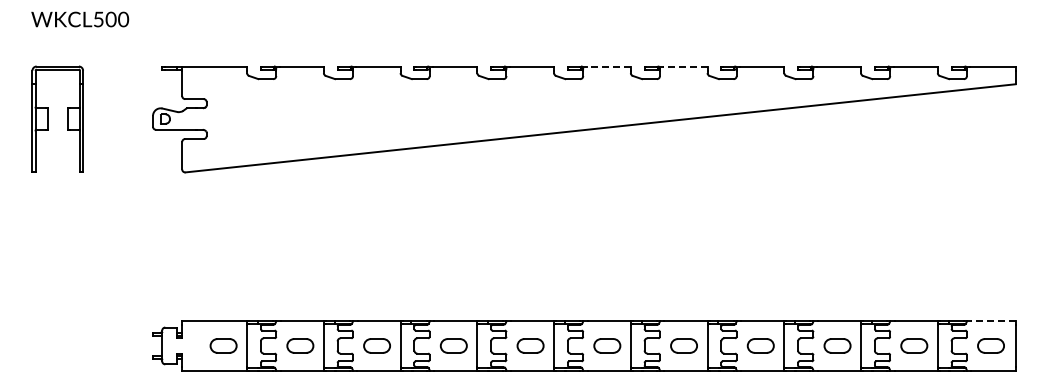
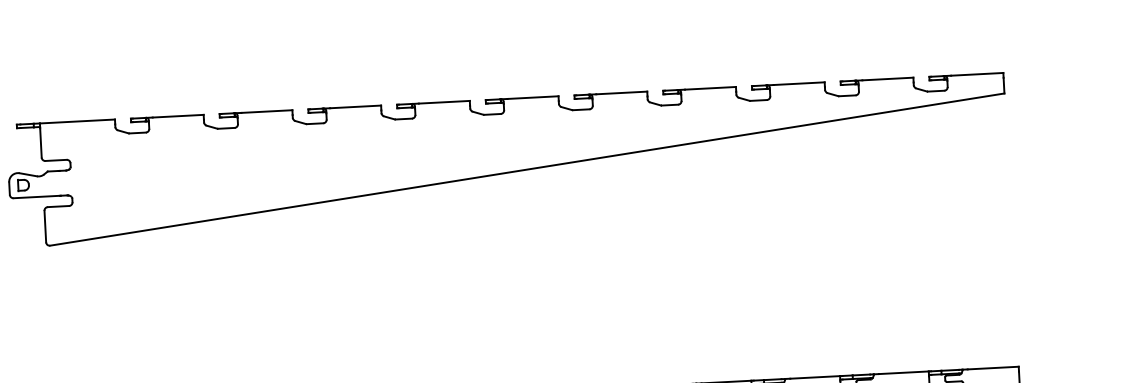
line: (608, 66) -> (532, 97), dashed -> solid
line: (685, 66) -> (621, 92), dashed -> solid
line: (993, 320) -> (993, 367), dashed -> solid

